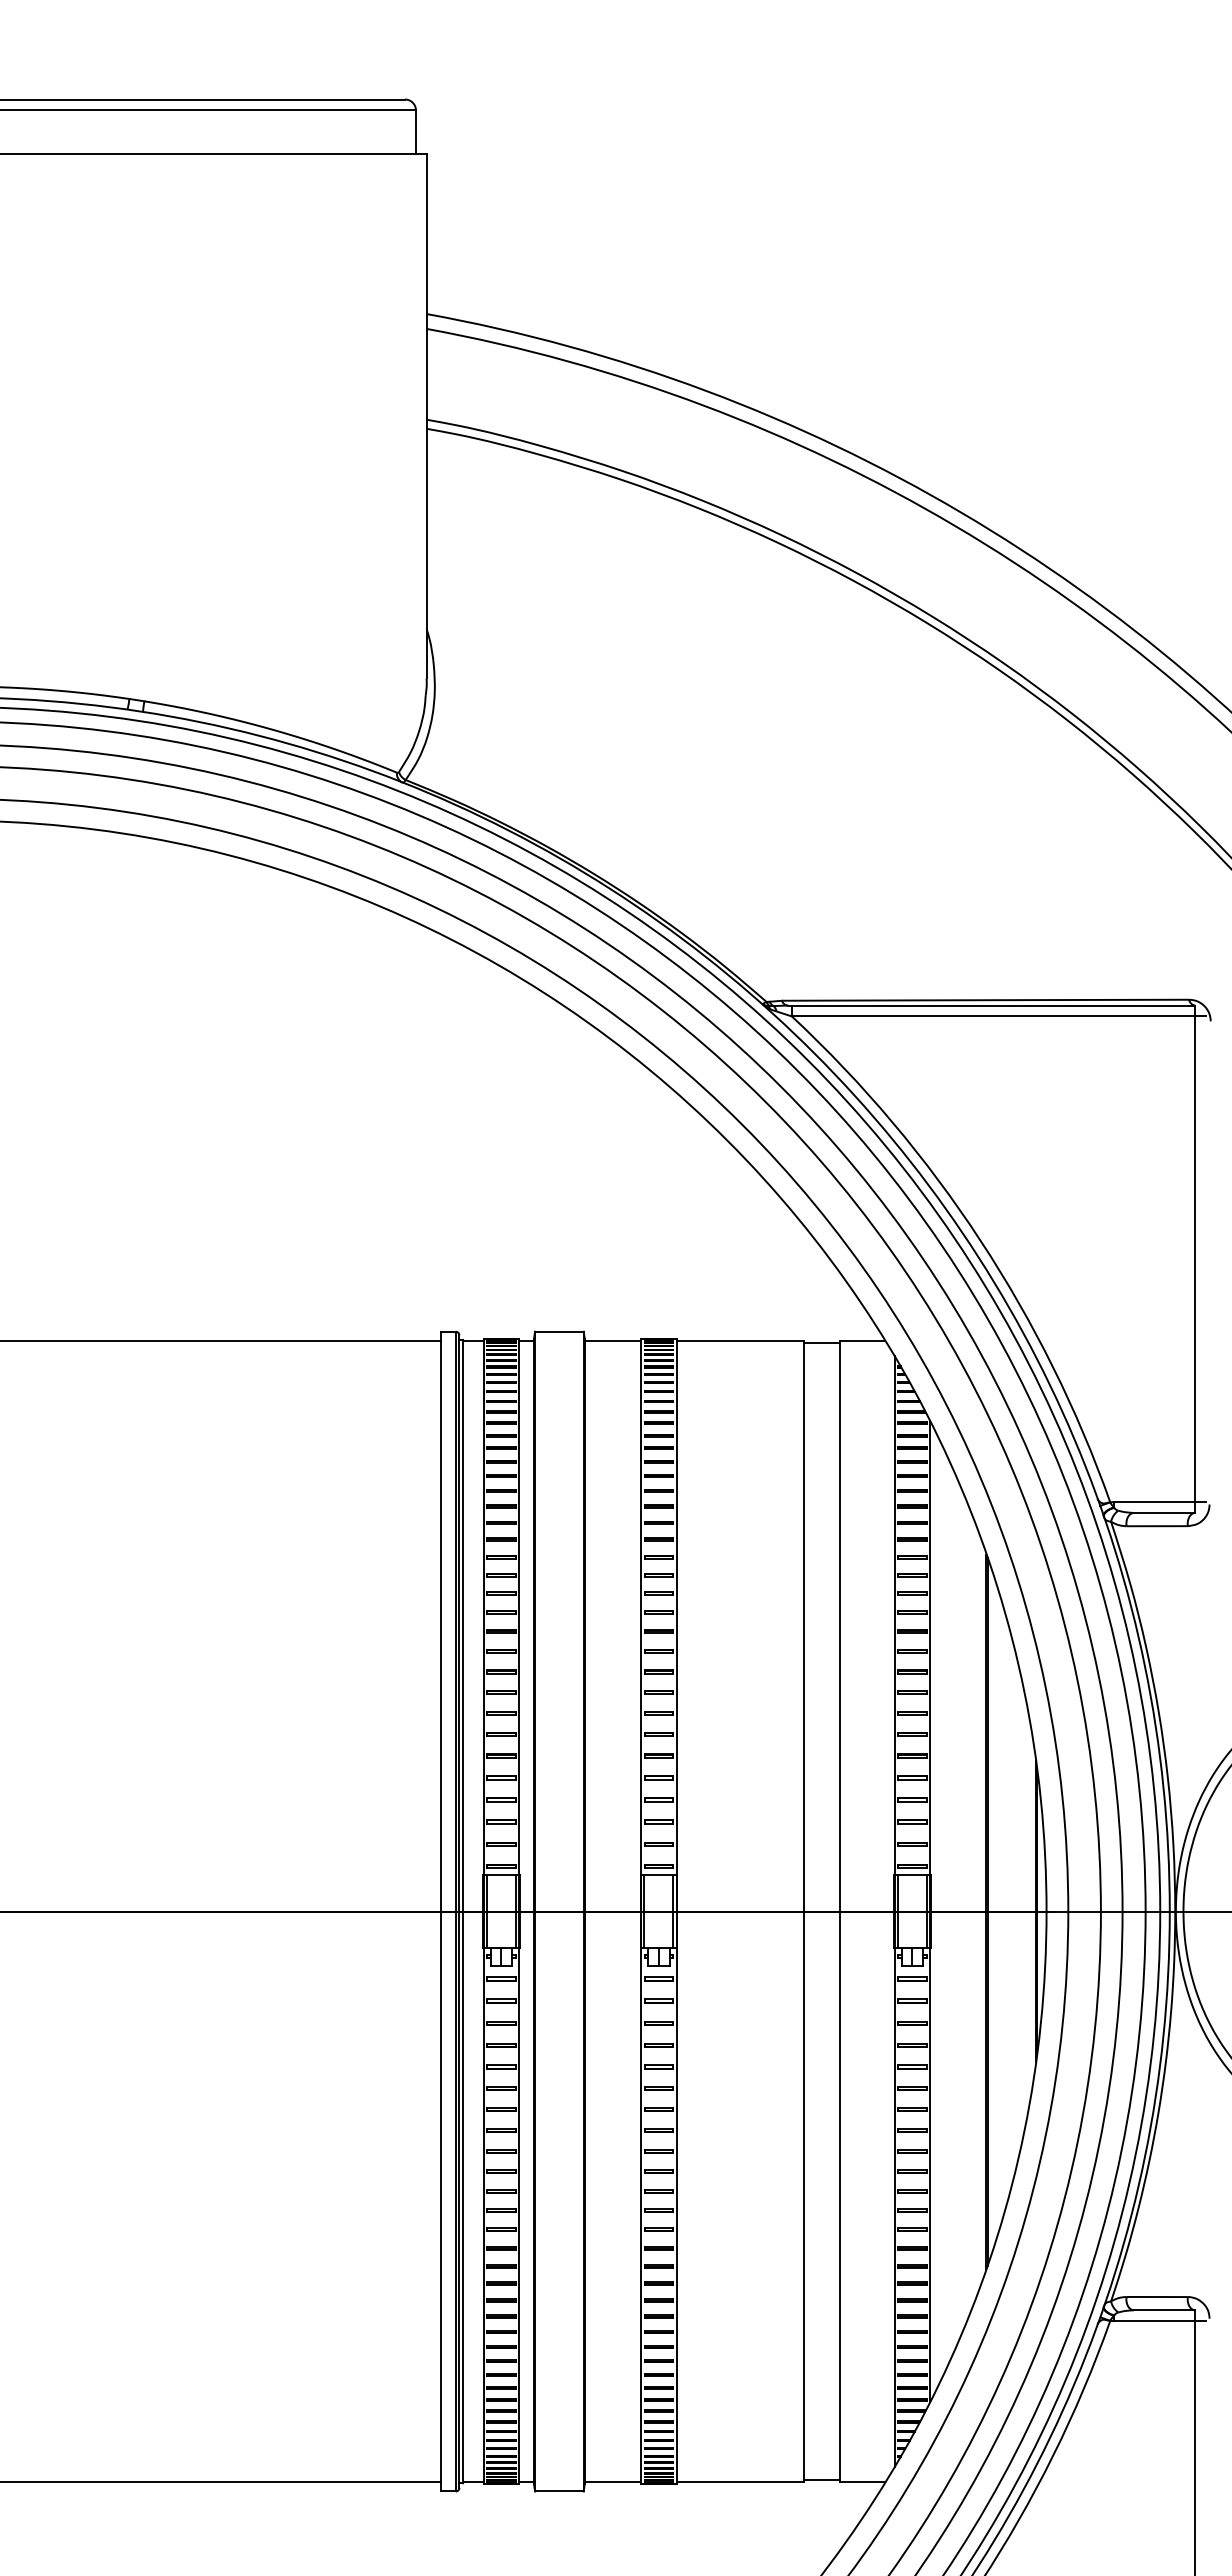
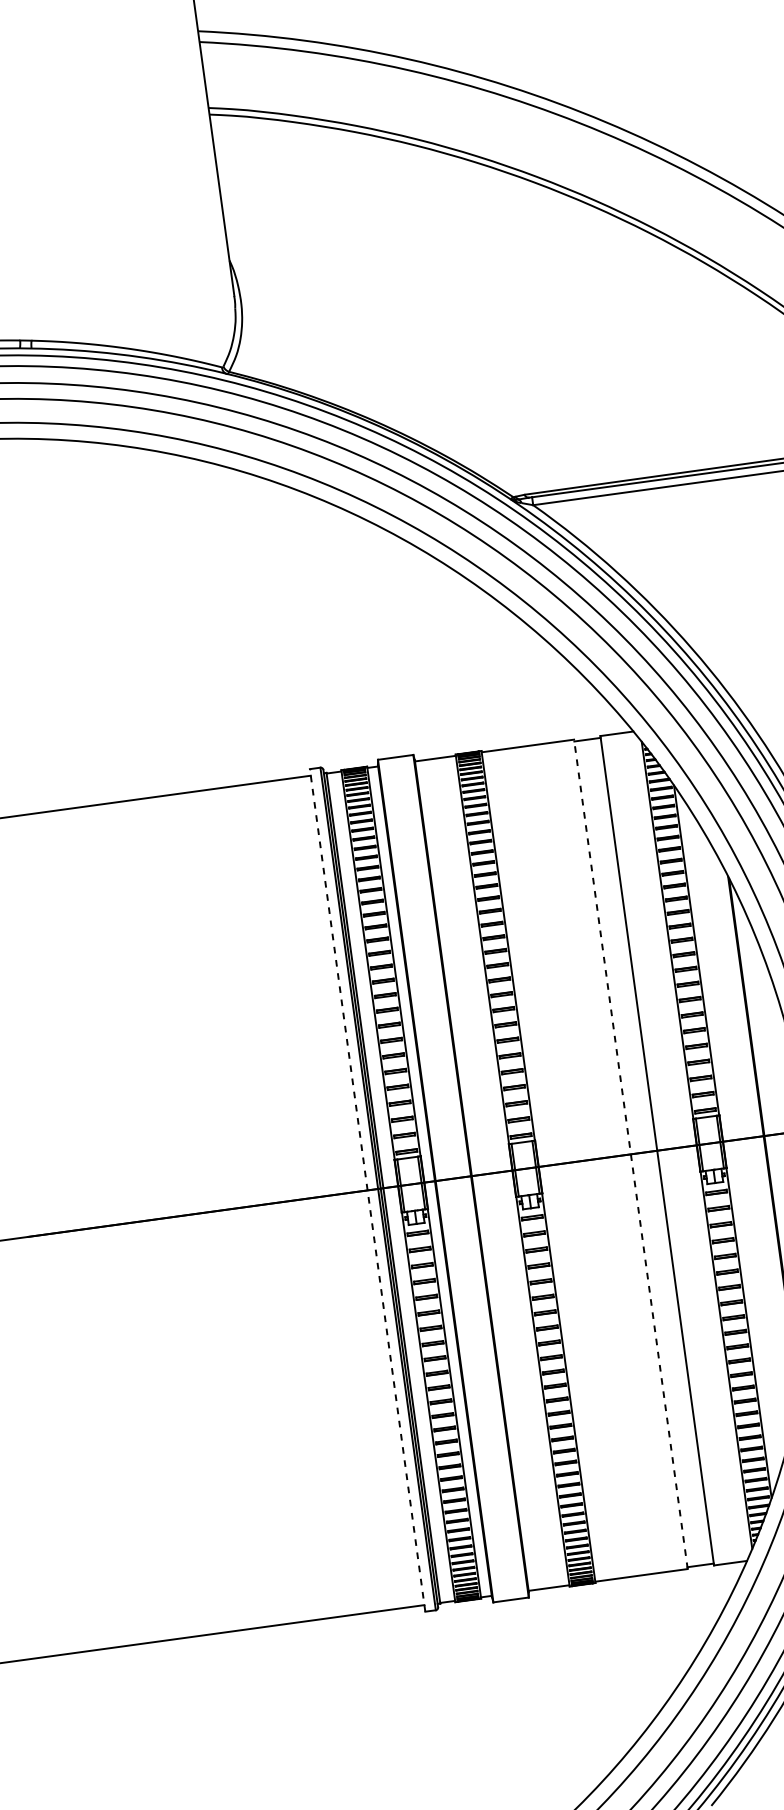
line: (441, 1911) -> (367, 1190), solid -> dashed
line: (803, 1911) -> (630, 1154), solid -> dashed

